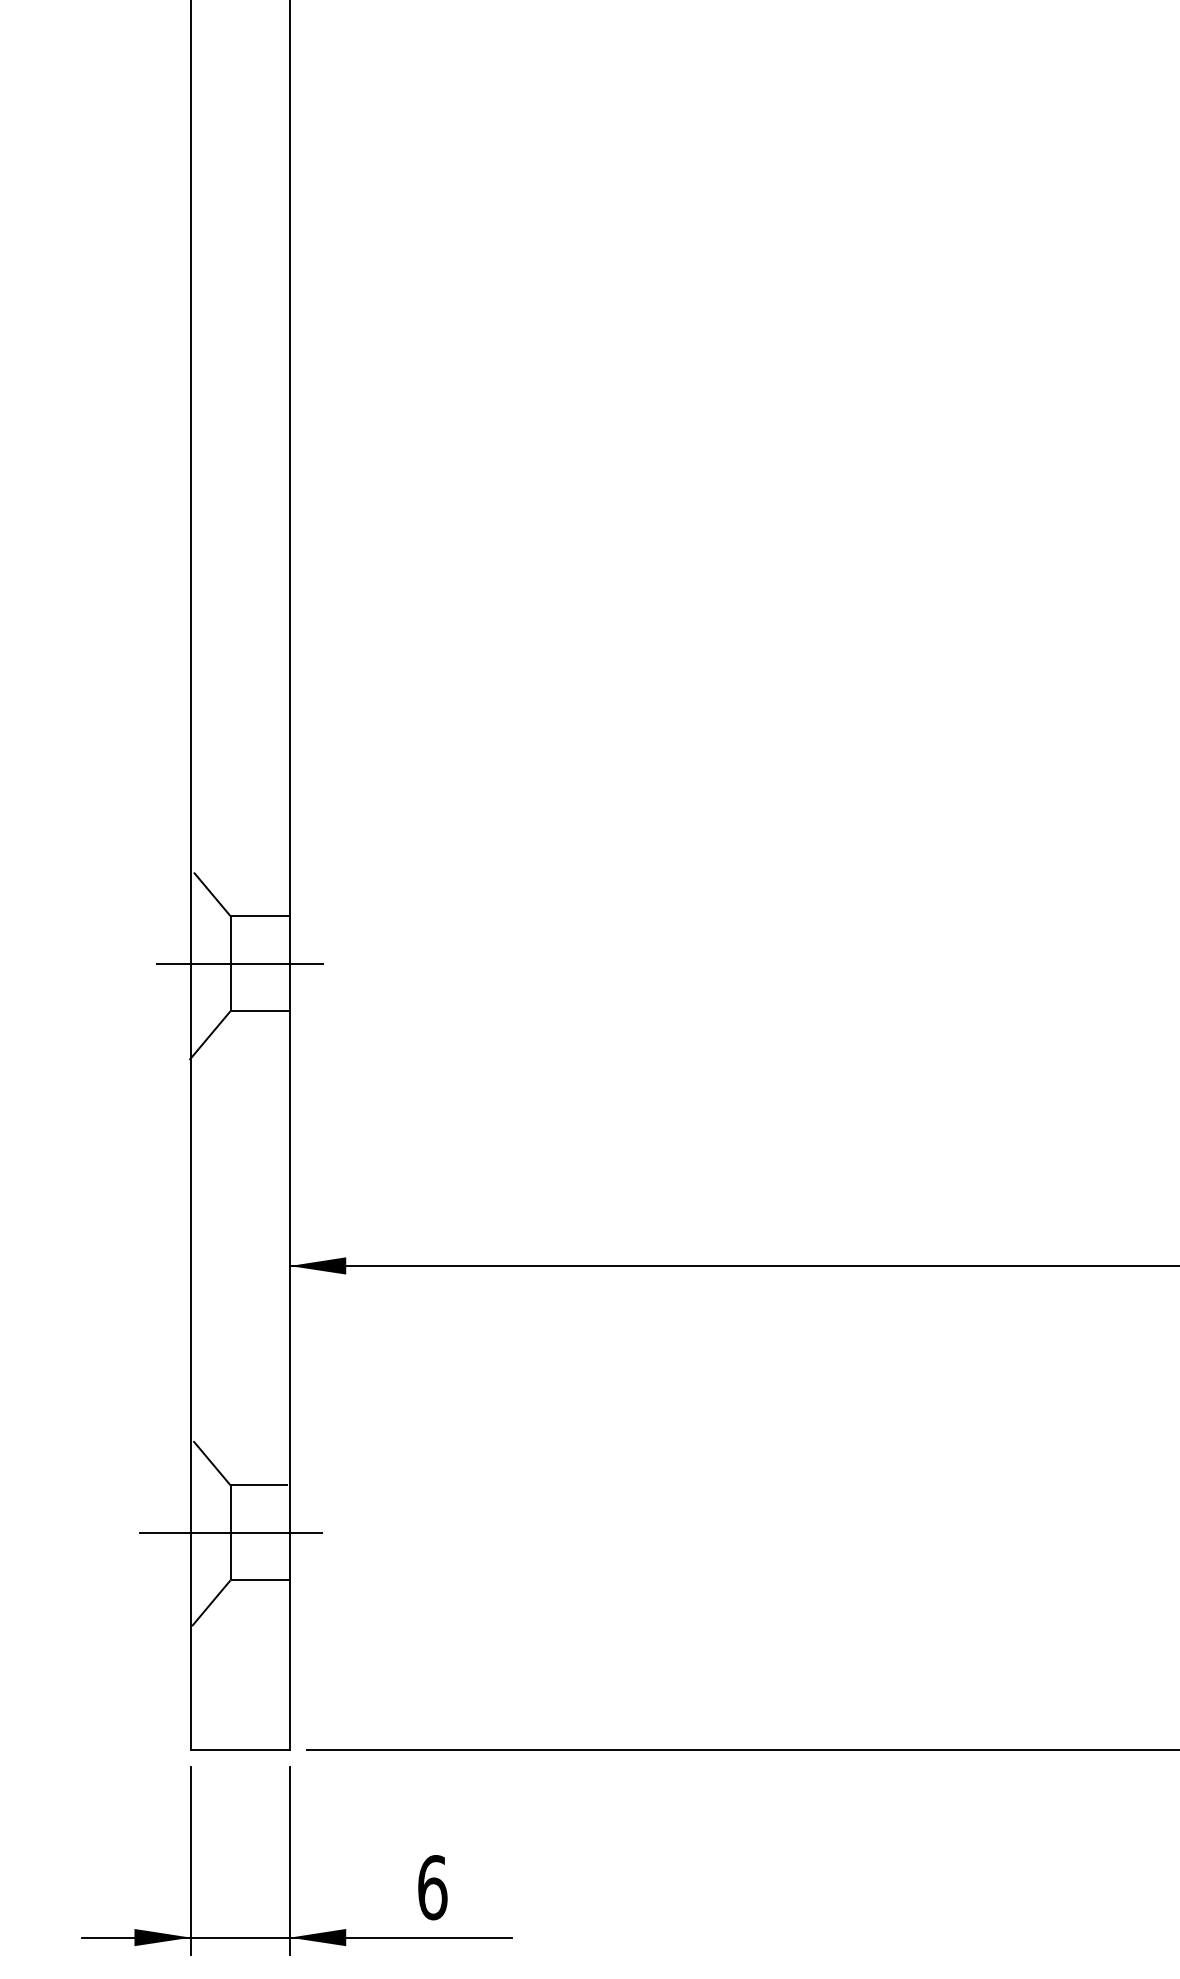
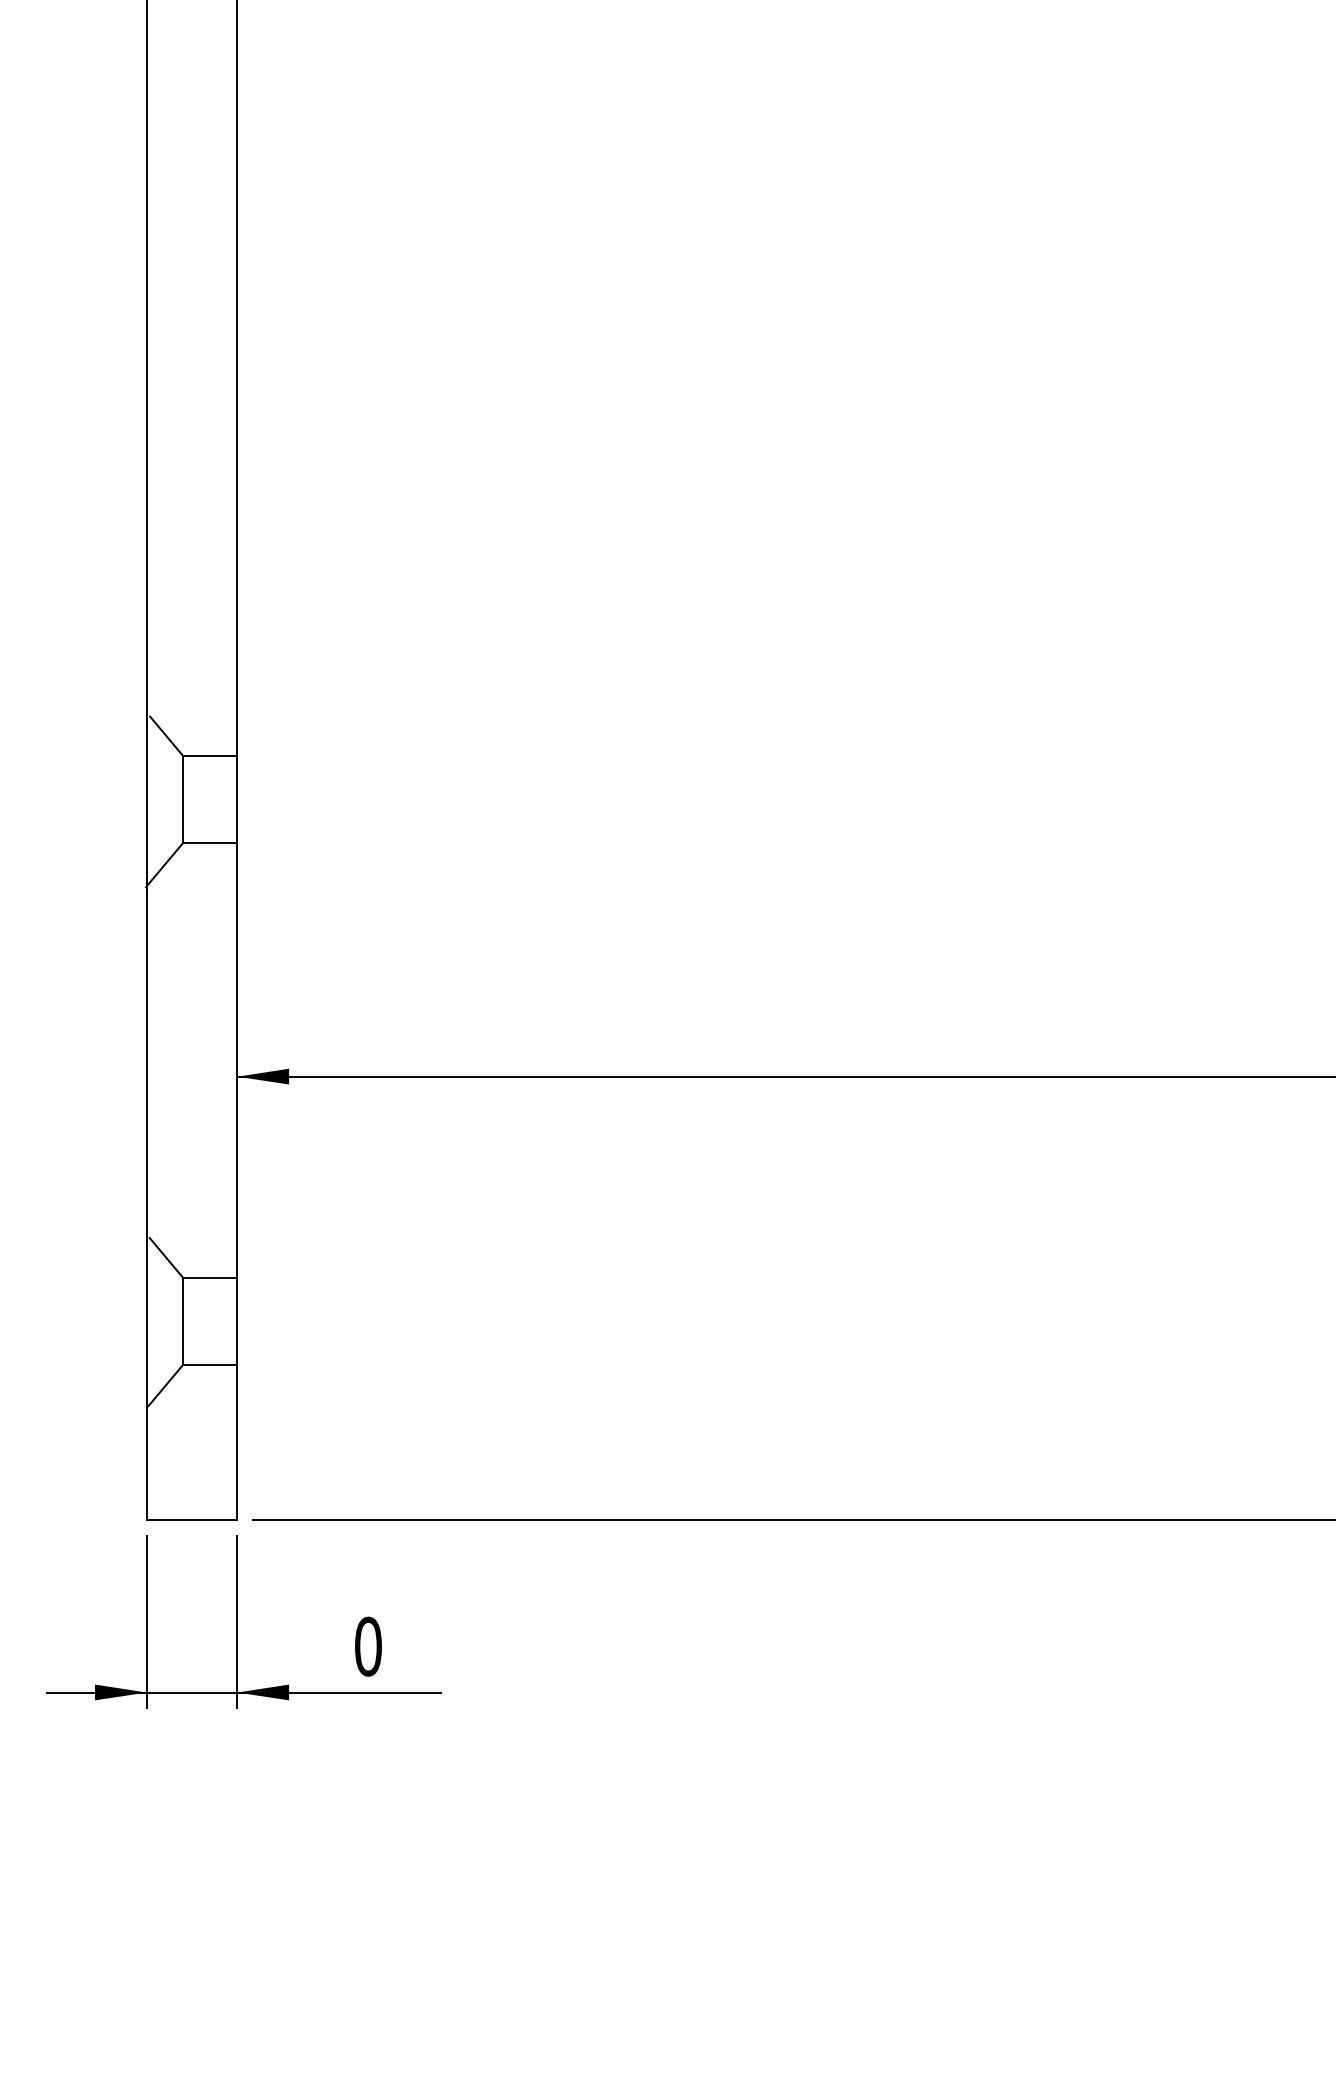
line: (239, 963) -> (191, 799), removed
line: (230, 1533) -> (183, 1321), removed
text: (432, 1887) -> (368, 1646), 6 -> 0

